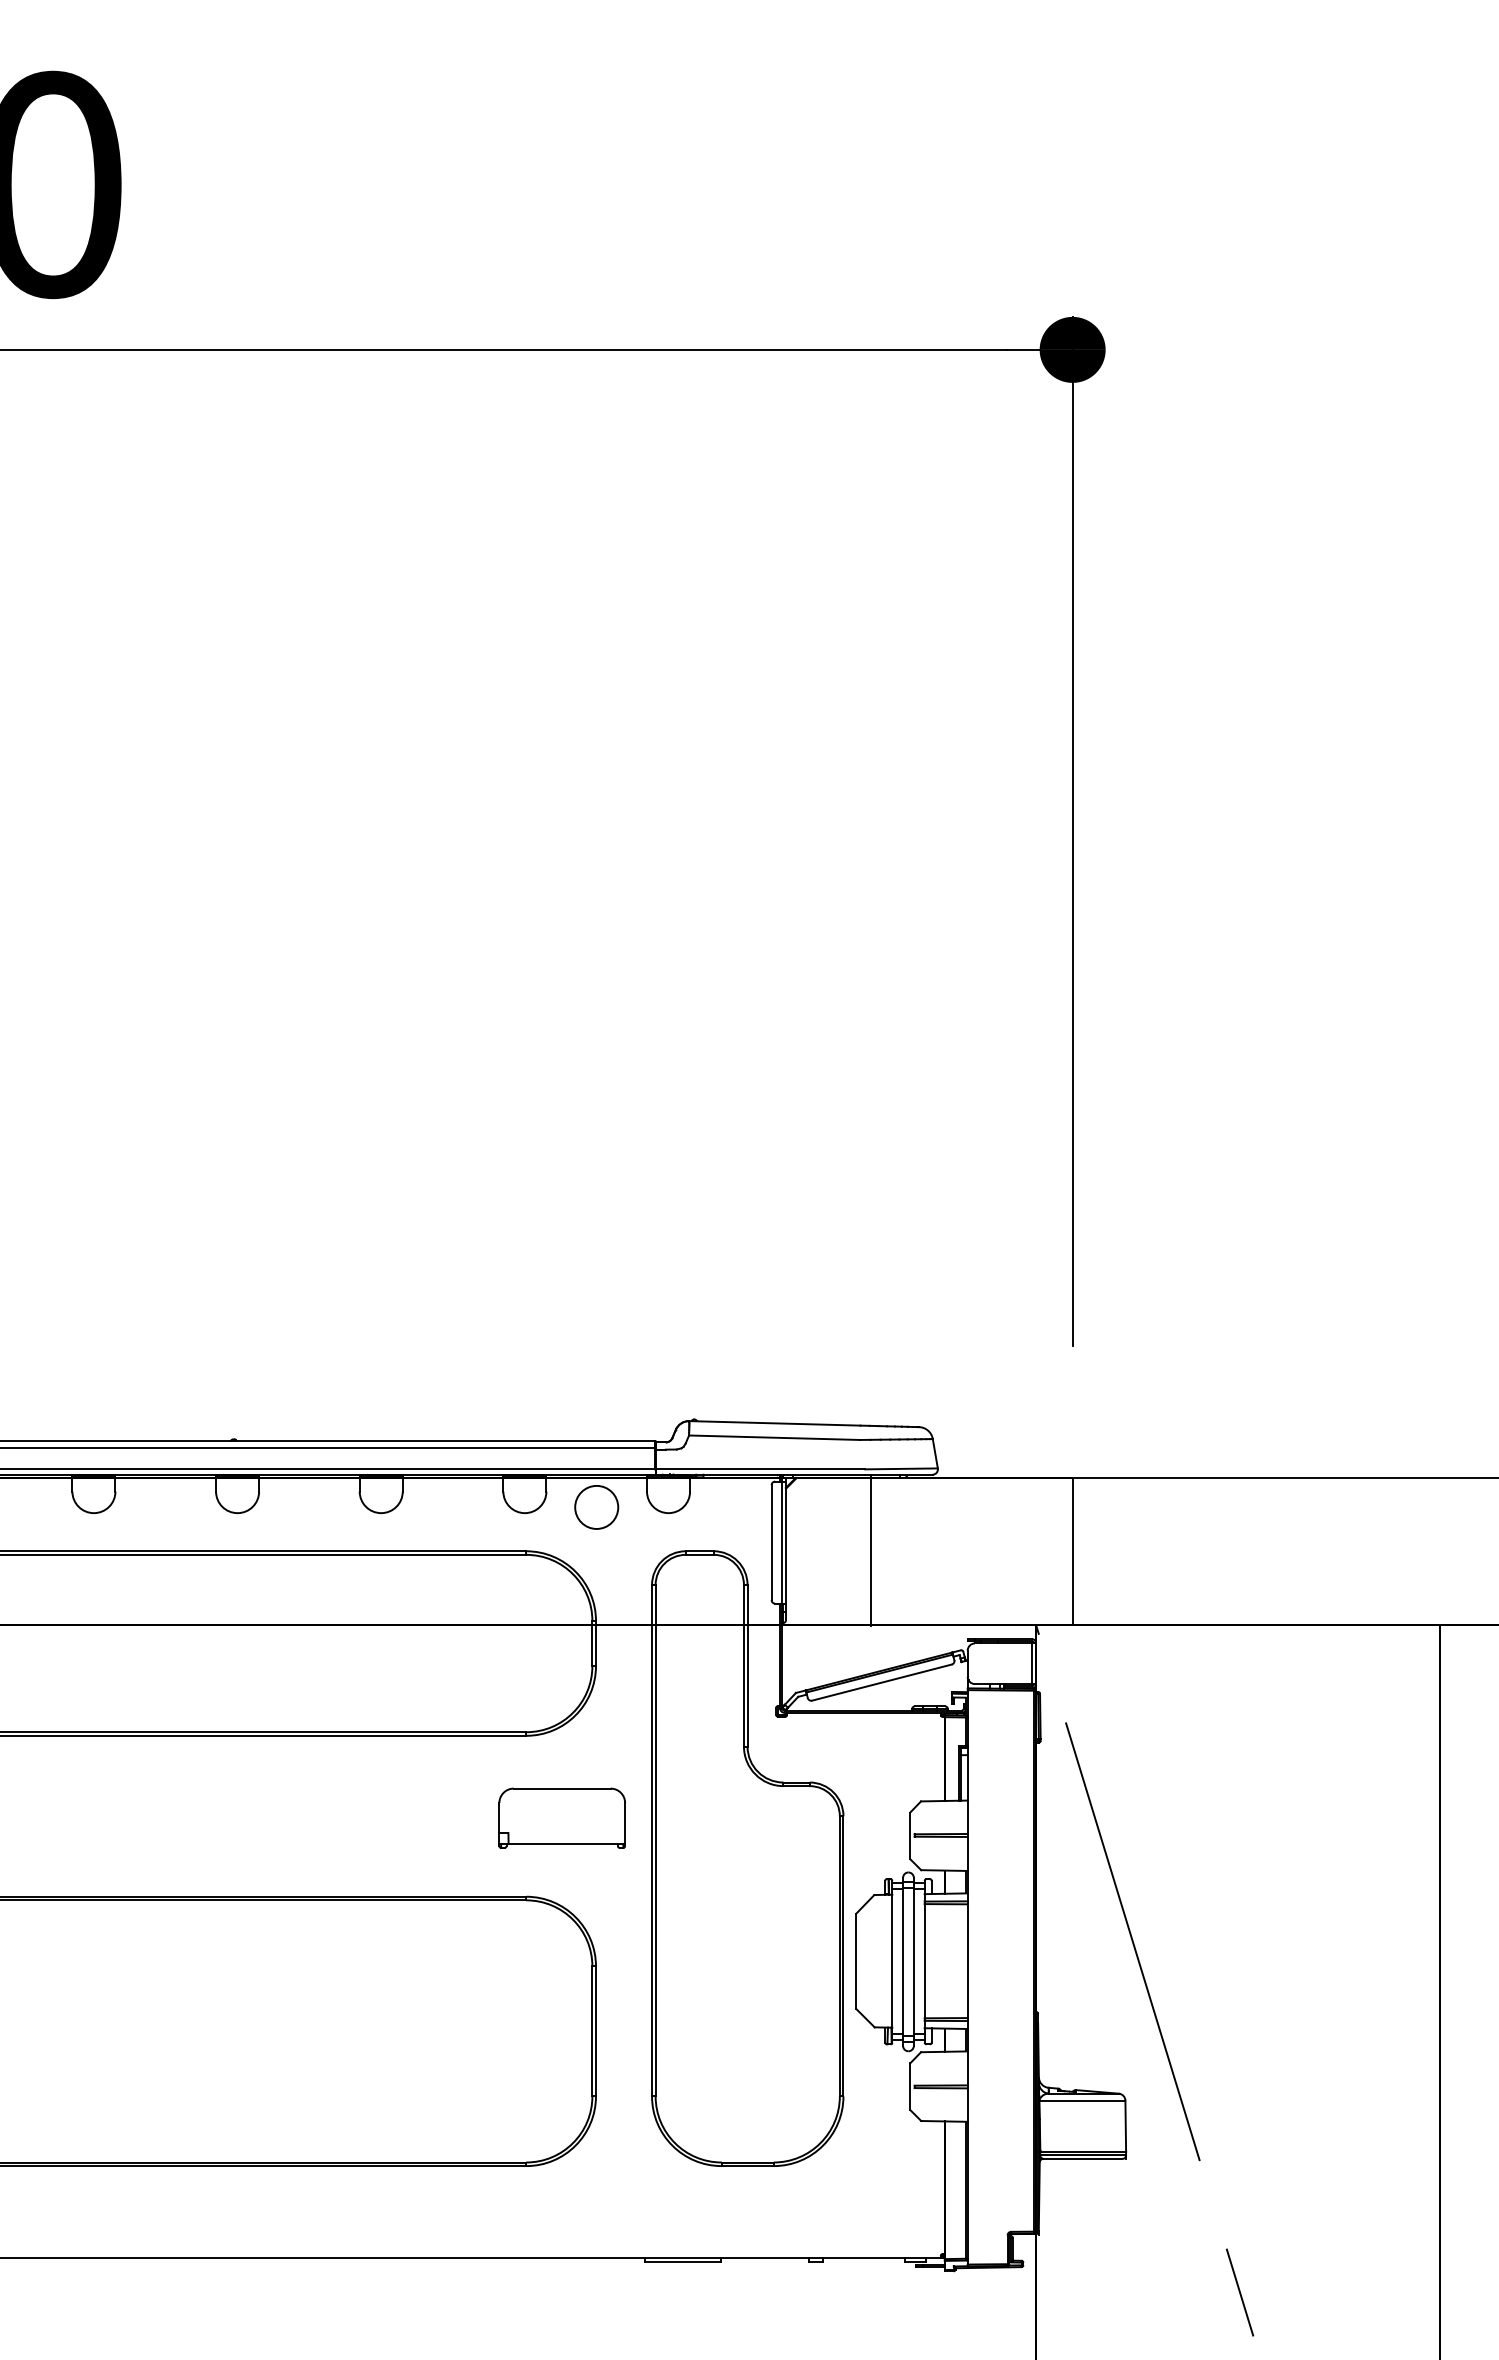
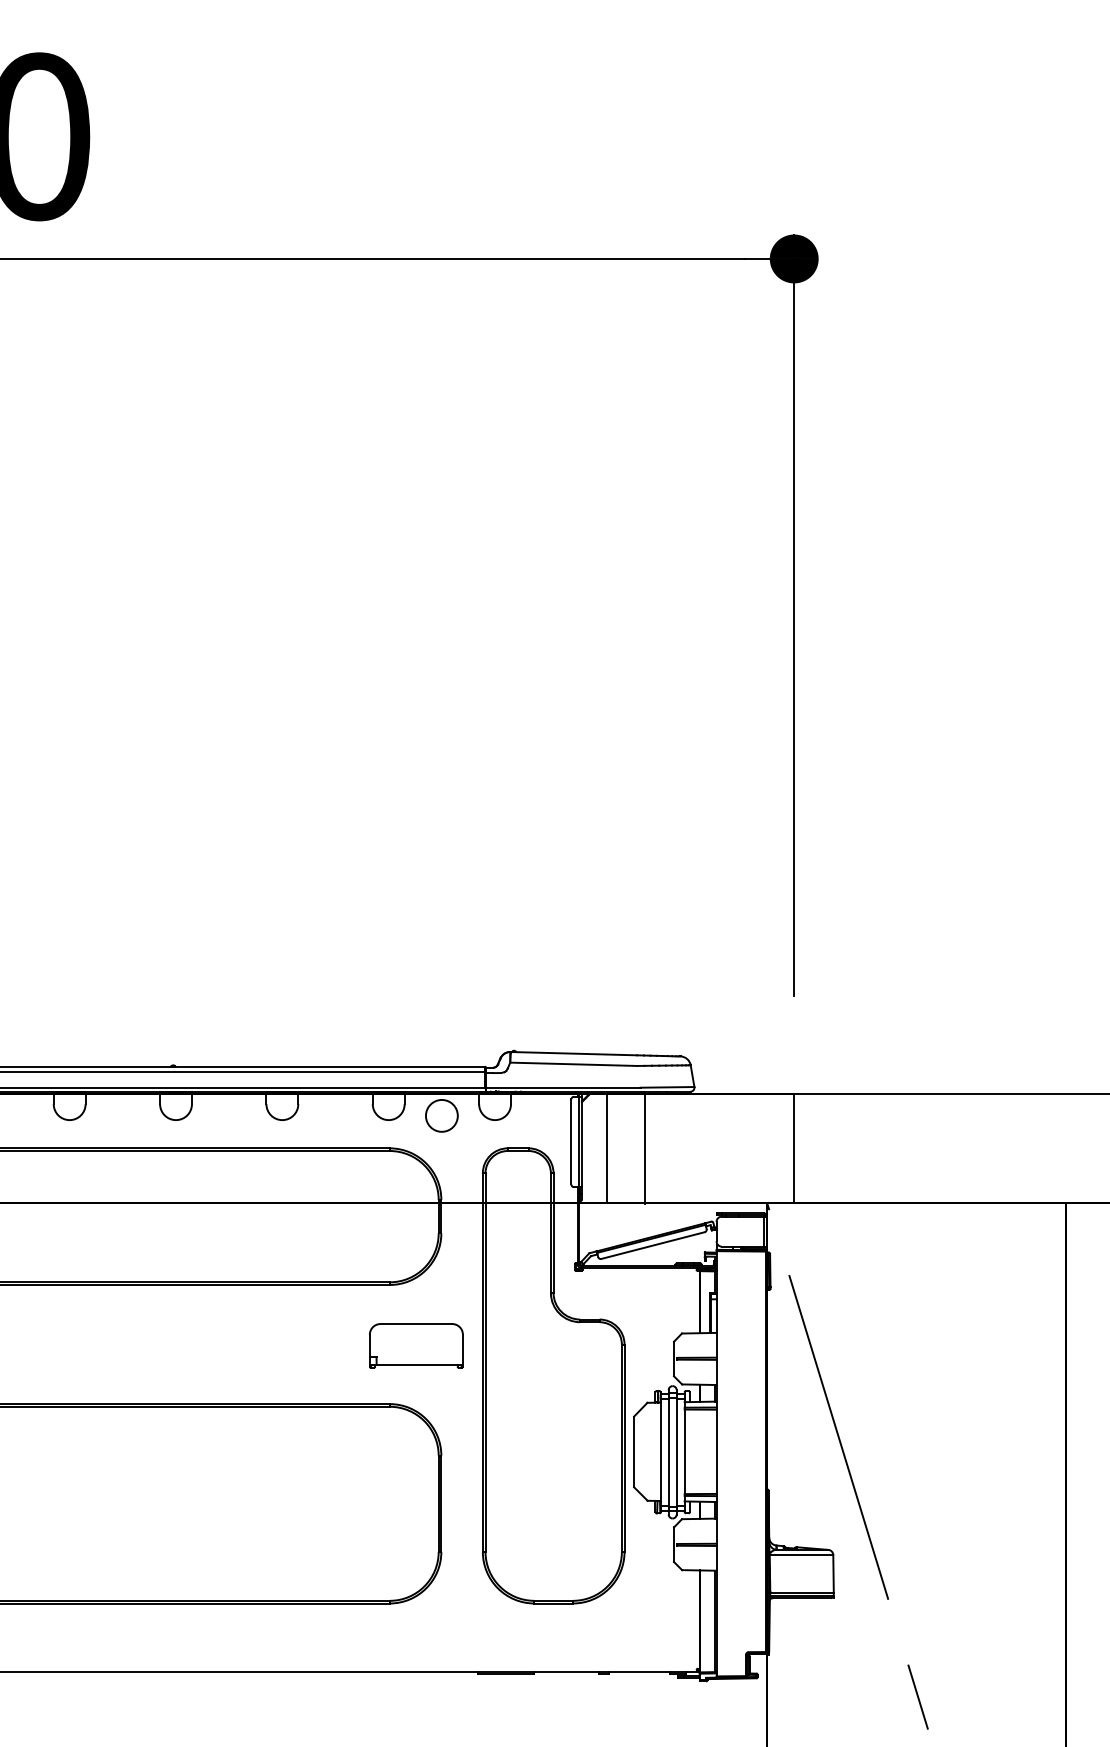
line: (819, 1551) -> (606, 1148), added

